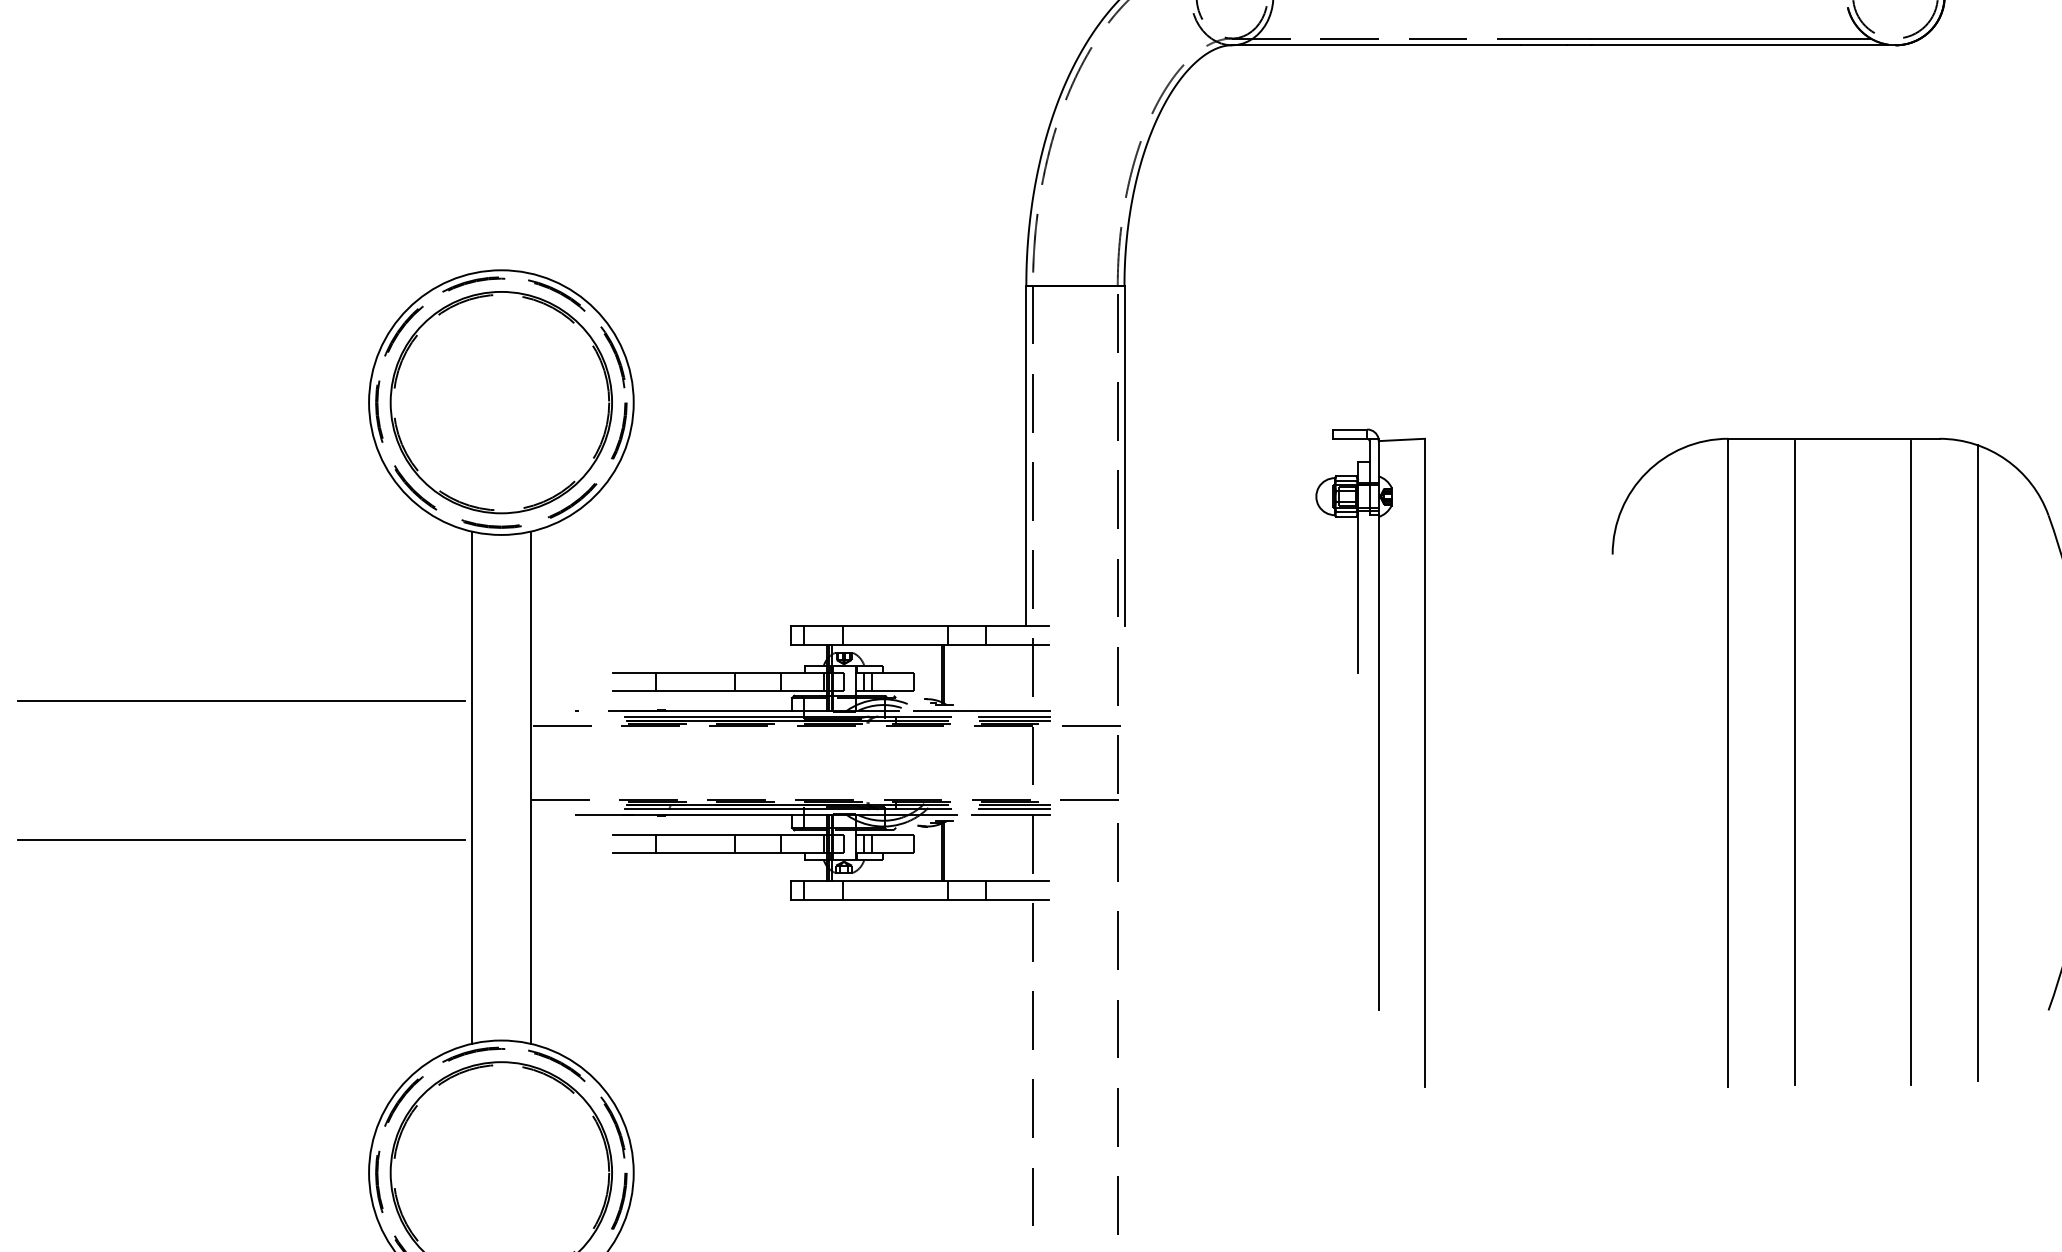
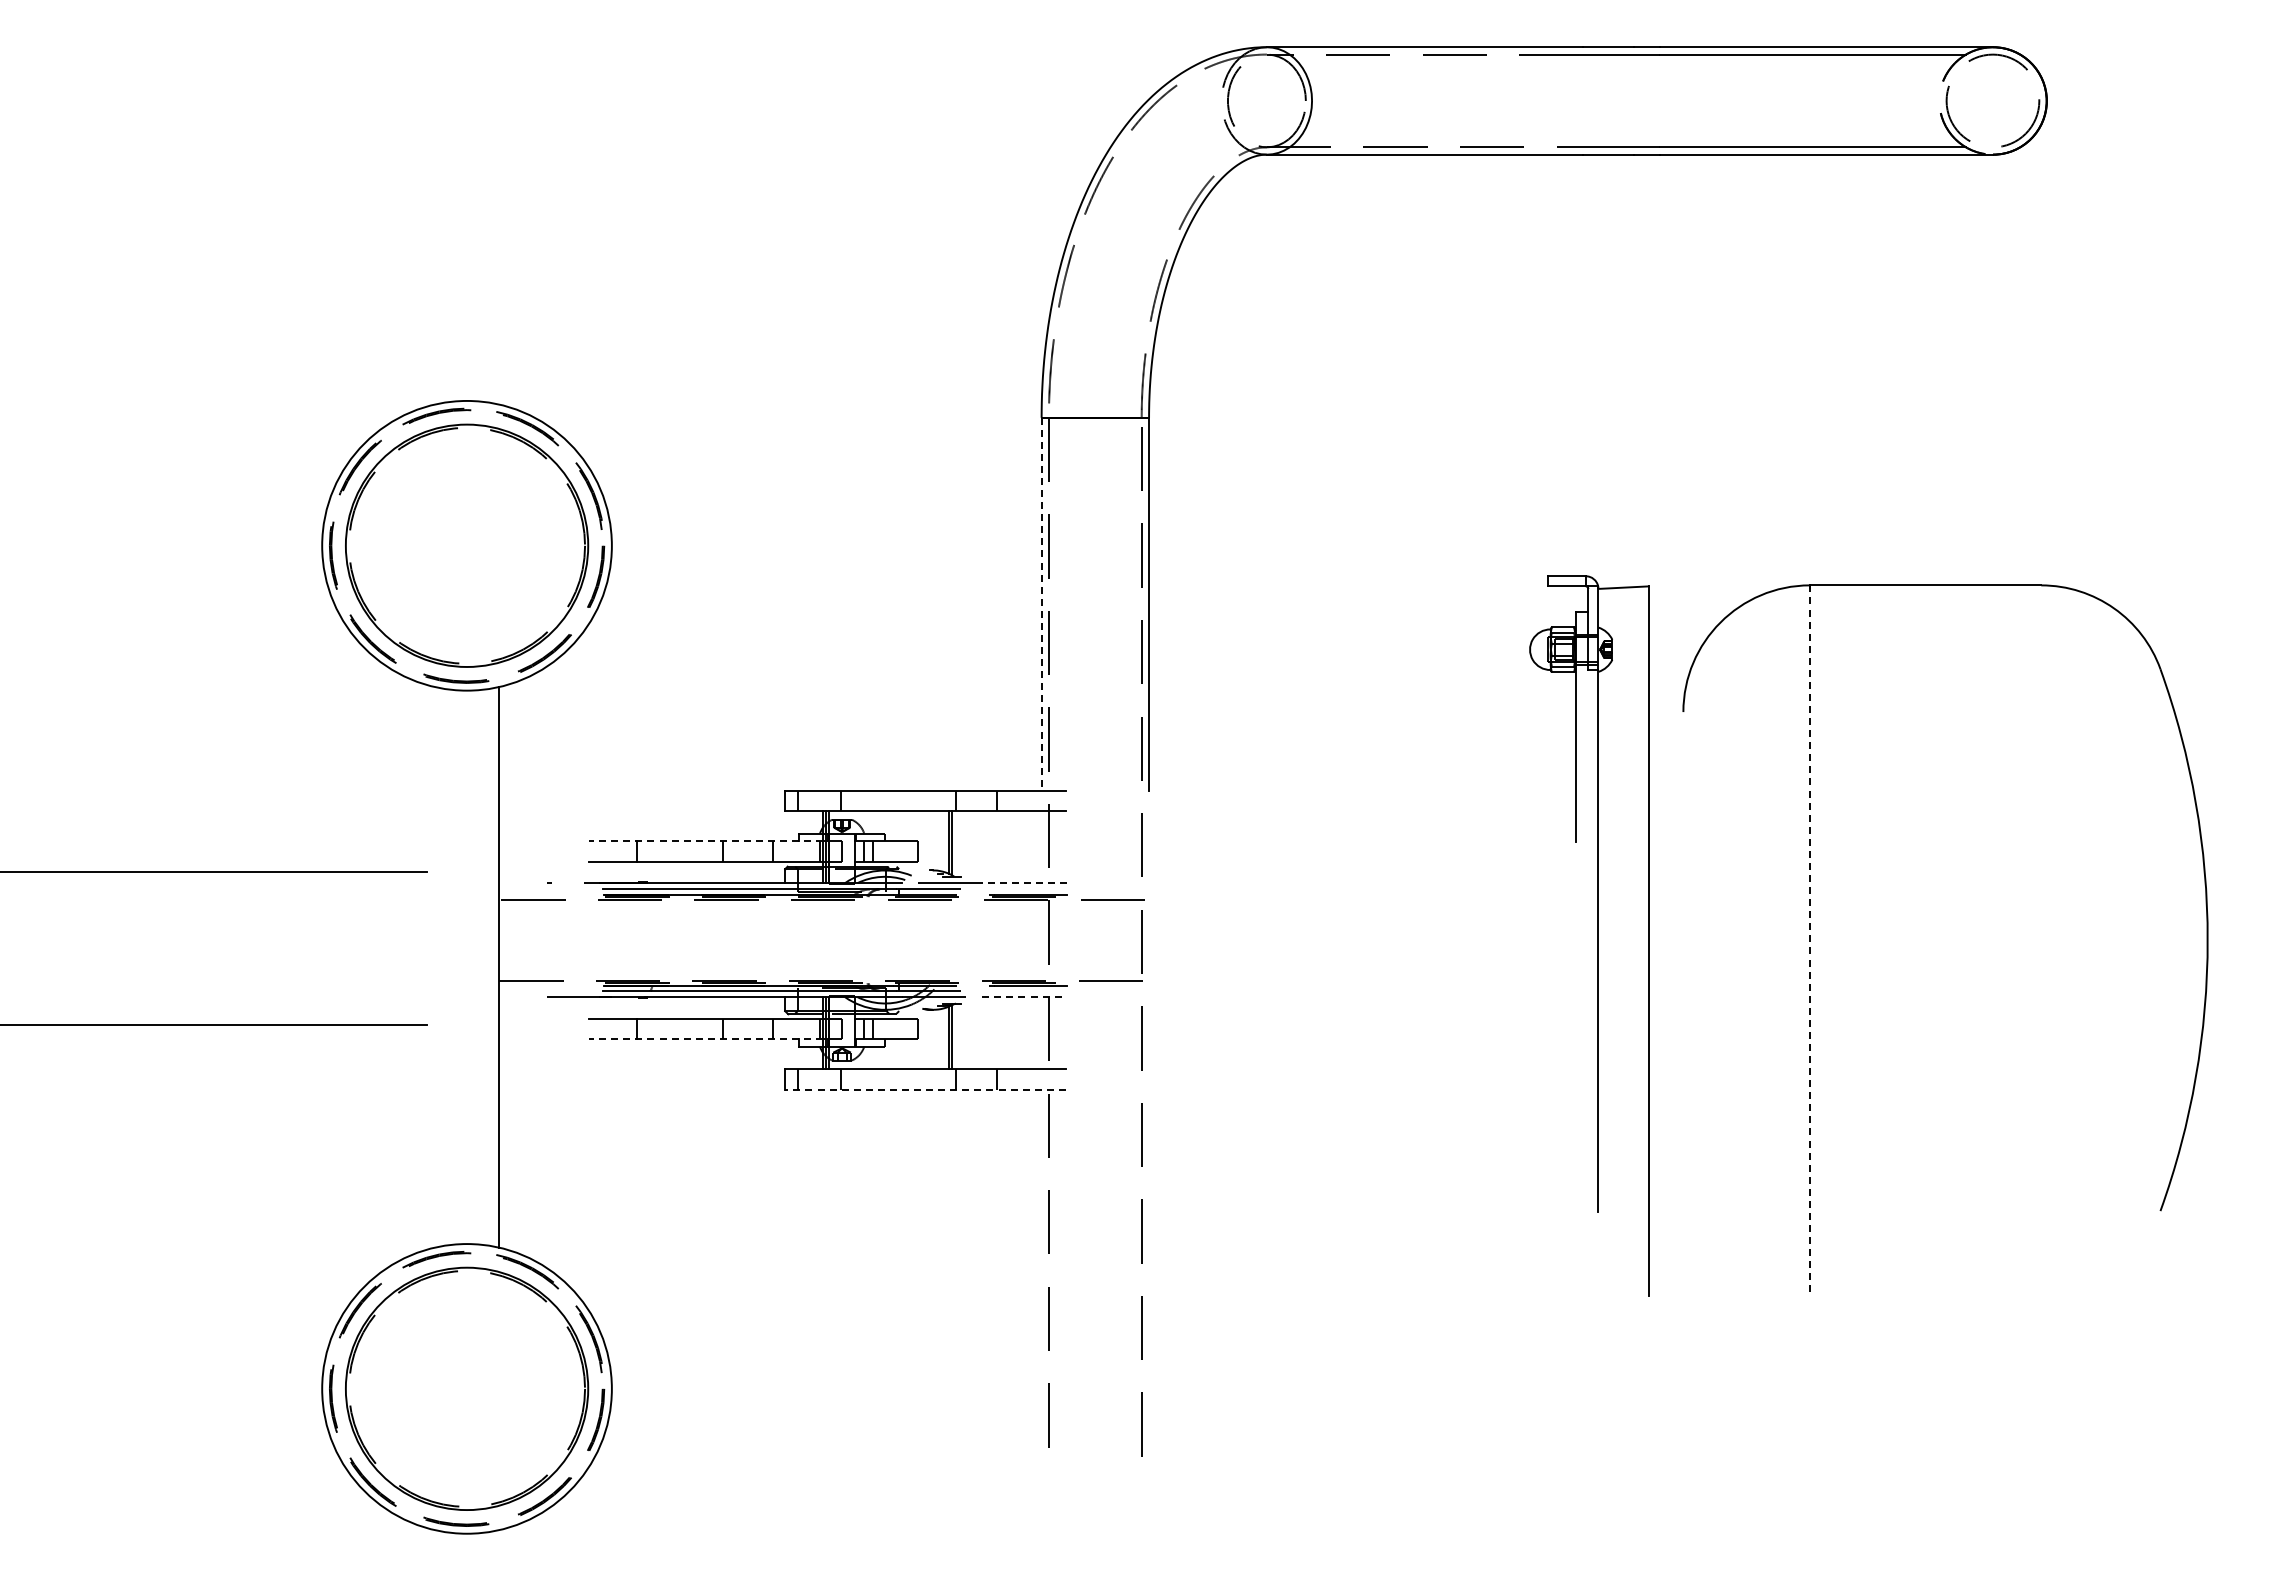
line: (1026, 456) -> (1041, 604), solid -> dashed
line: (719, 672) -> (705, 841), solid -> dashed
line: (1010, 711) -> (1024, 883), solid -> dashed
line: (1014, 716) -> (1028, 889), removed
part: (1377, 757) -> (1597, 935), moved
line: (1795, 762) -> (1883, 939), removed
line: (1910, 762) -> (2009, 939), removed
line: (1977, 762) -> (2082, 939), removed
line: (1728, 763) -> (1810, 940), solid -> dashed
line: (471, 786) -> (434, 966), removed
line: (1014, 808) -> (1028, 990), removed
line: (1011, 815) -> (1025, 997), solid -> dashed
line: (719, 852) -> (705, 1038), solid -> dashed
line: (920, 899) -> (925, 1089), solid -> dashed

